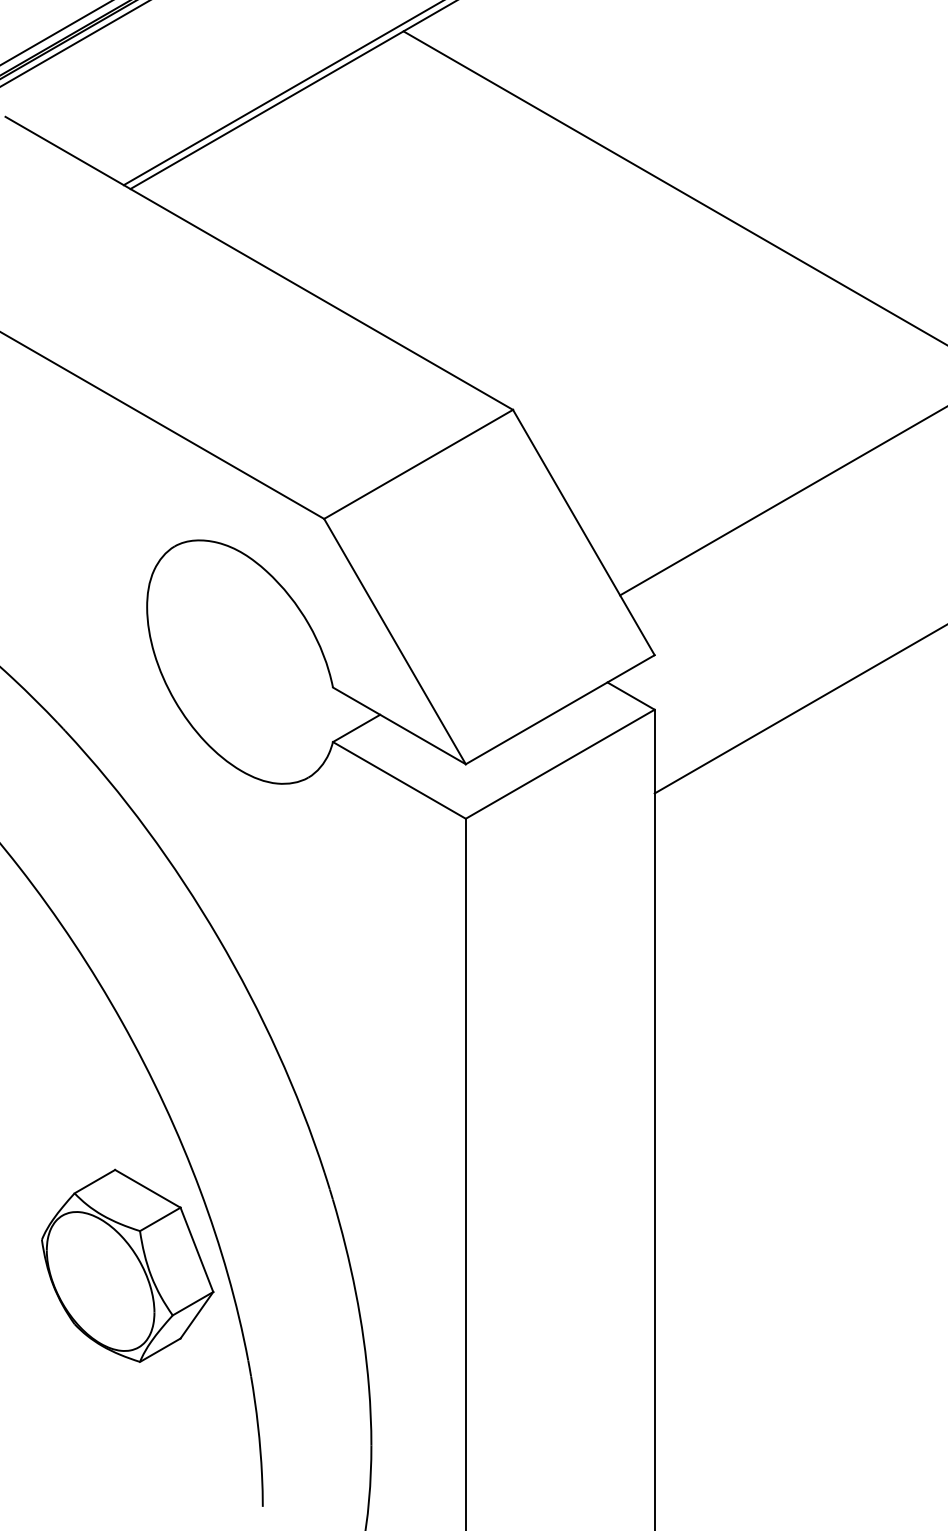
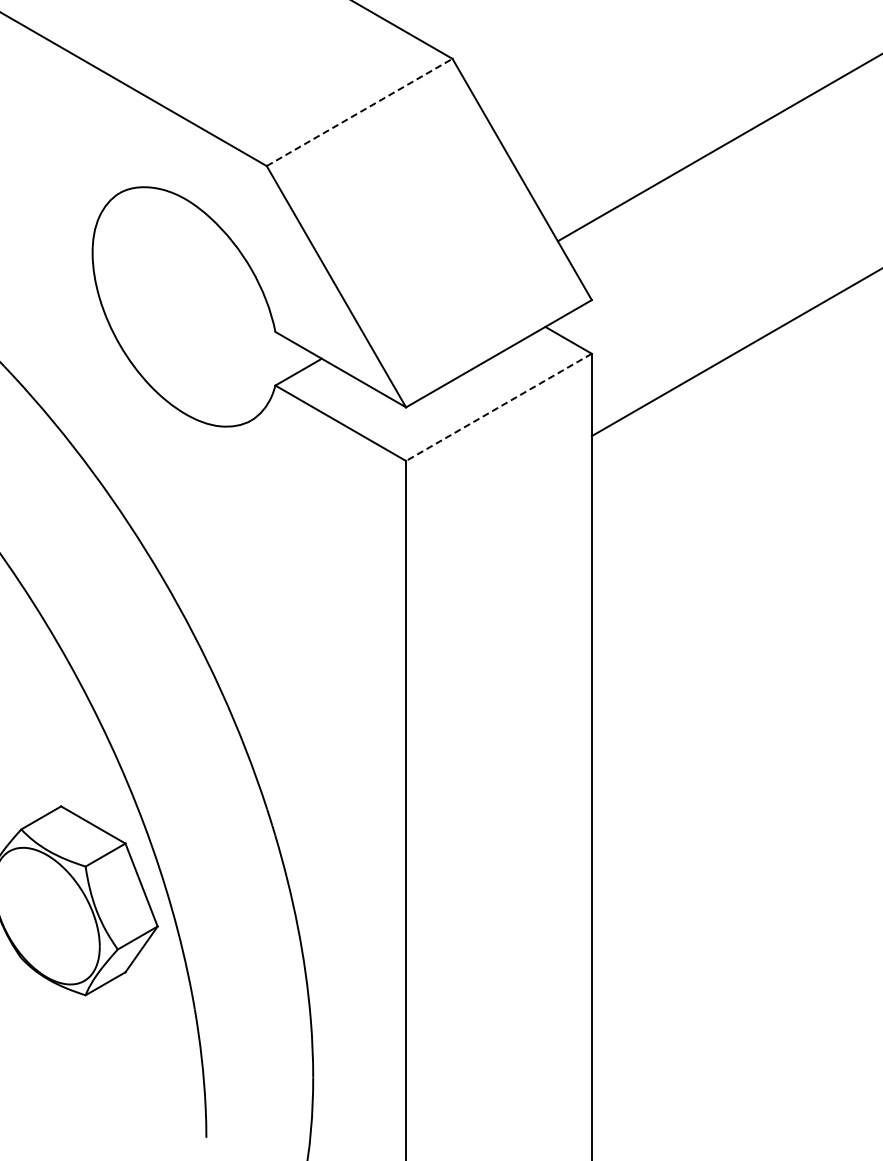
line: (419, 464) -> (360, 112), solid -> dashed
line: (559, 764) -> (498, 407), solid -> dashed

